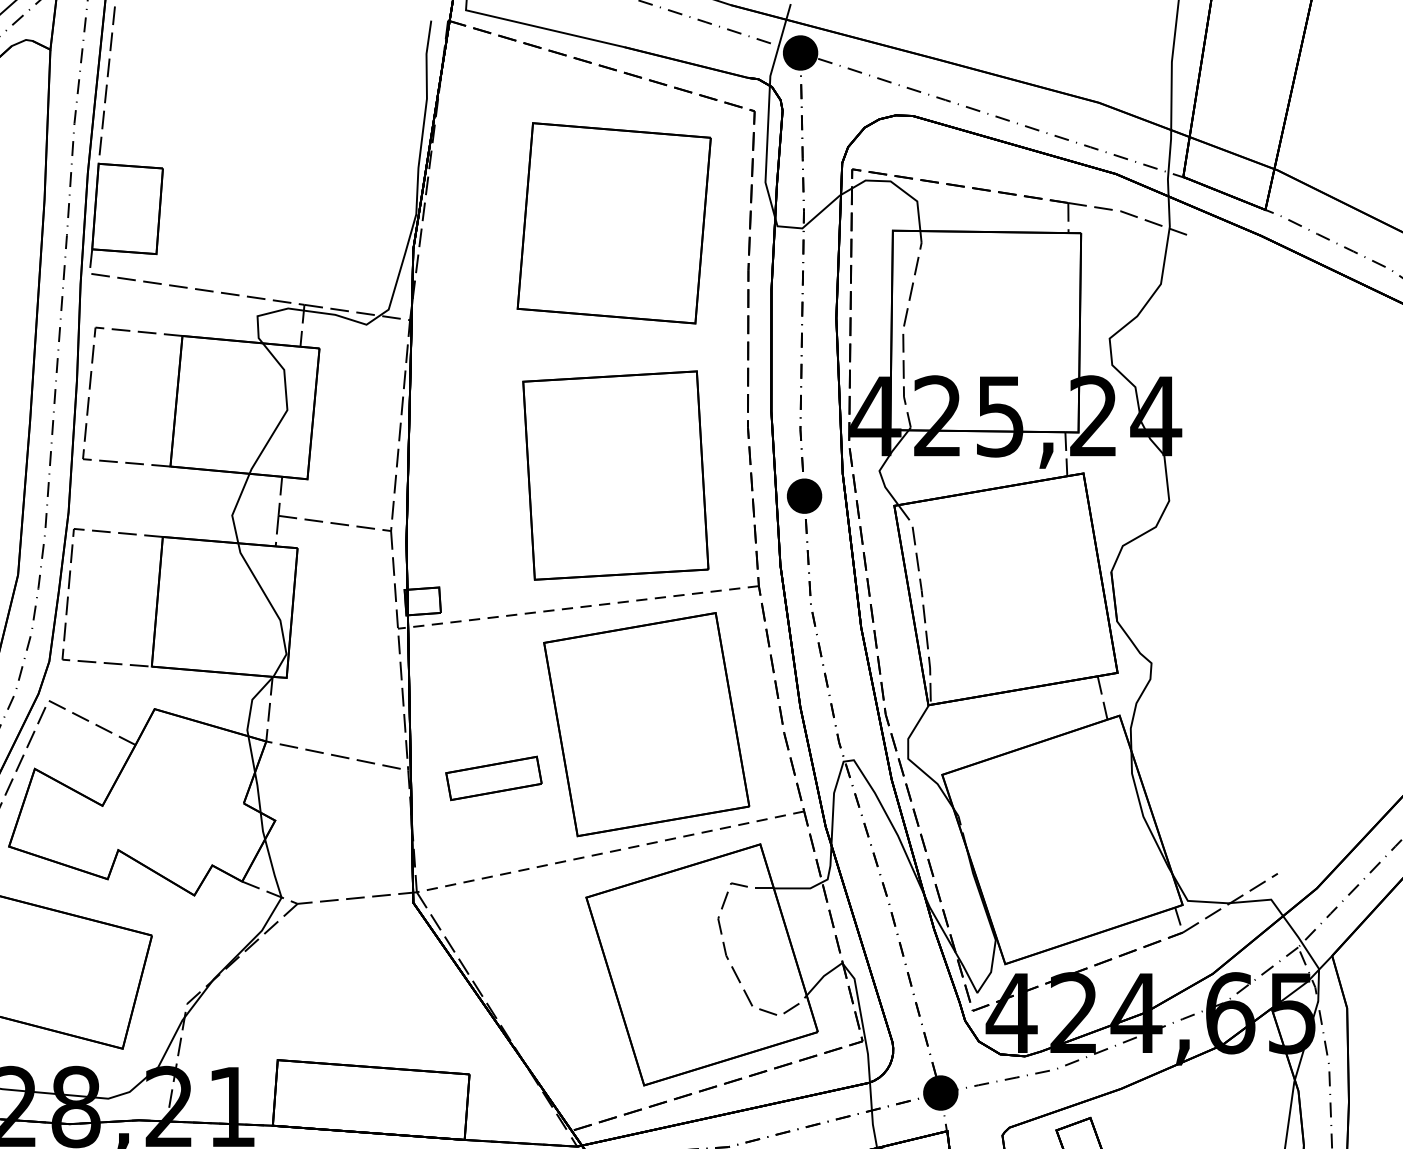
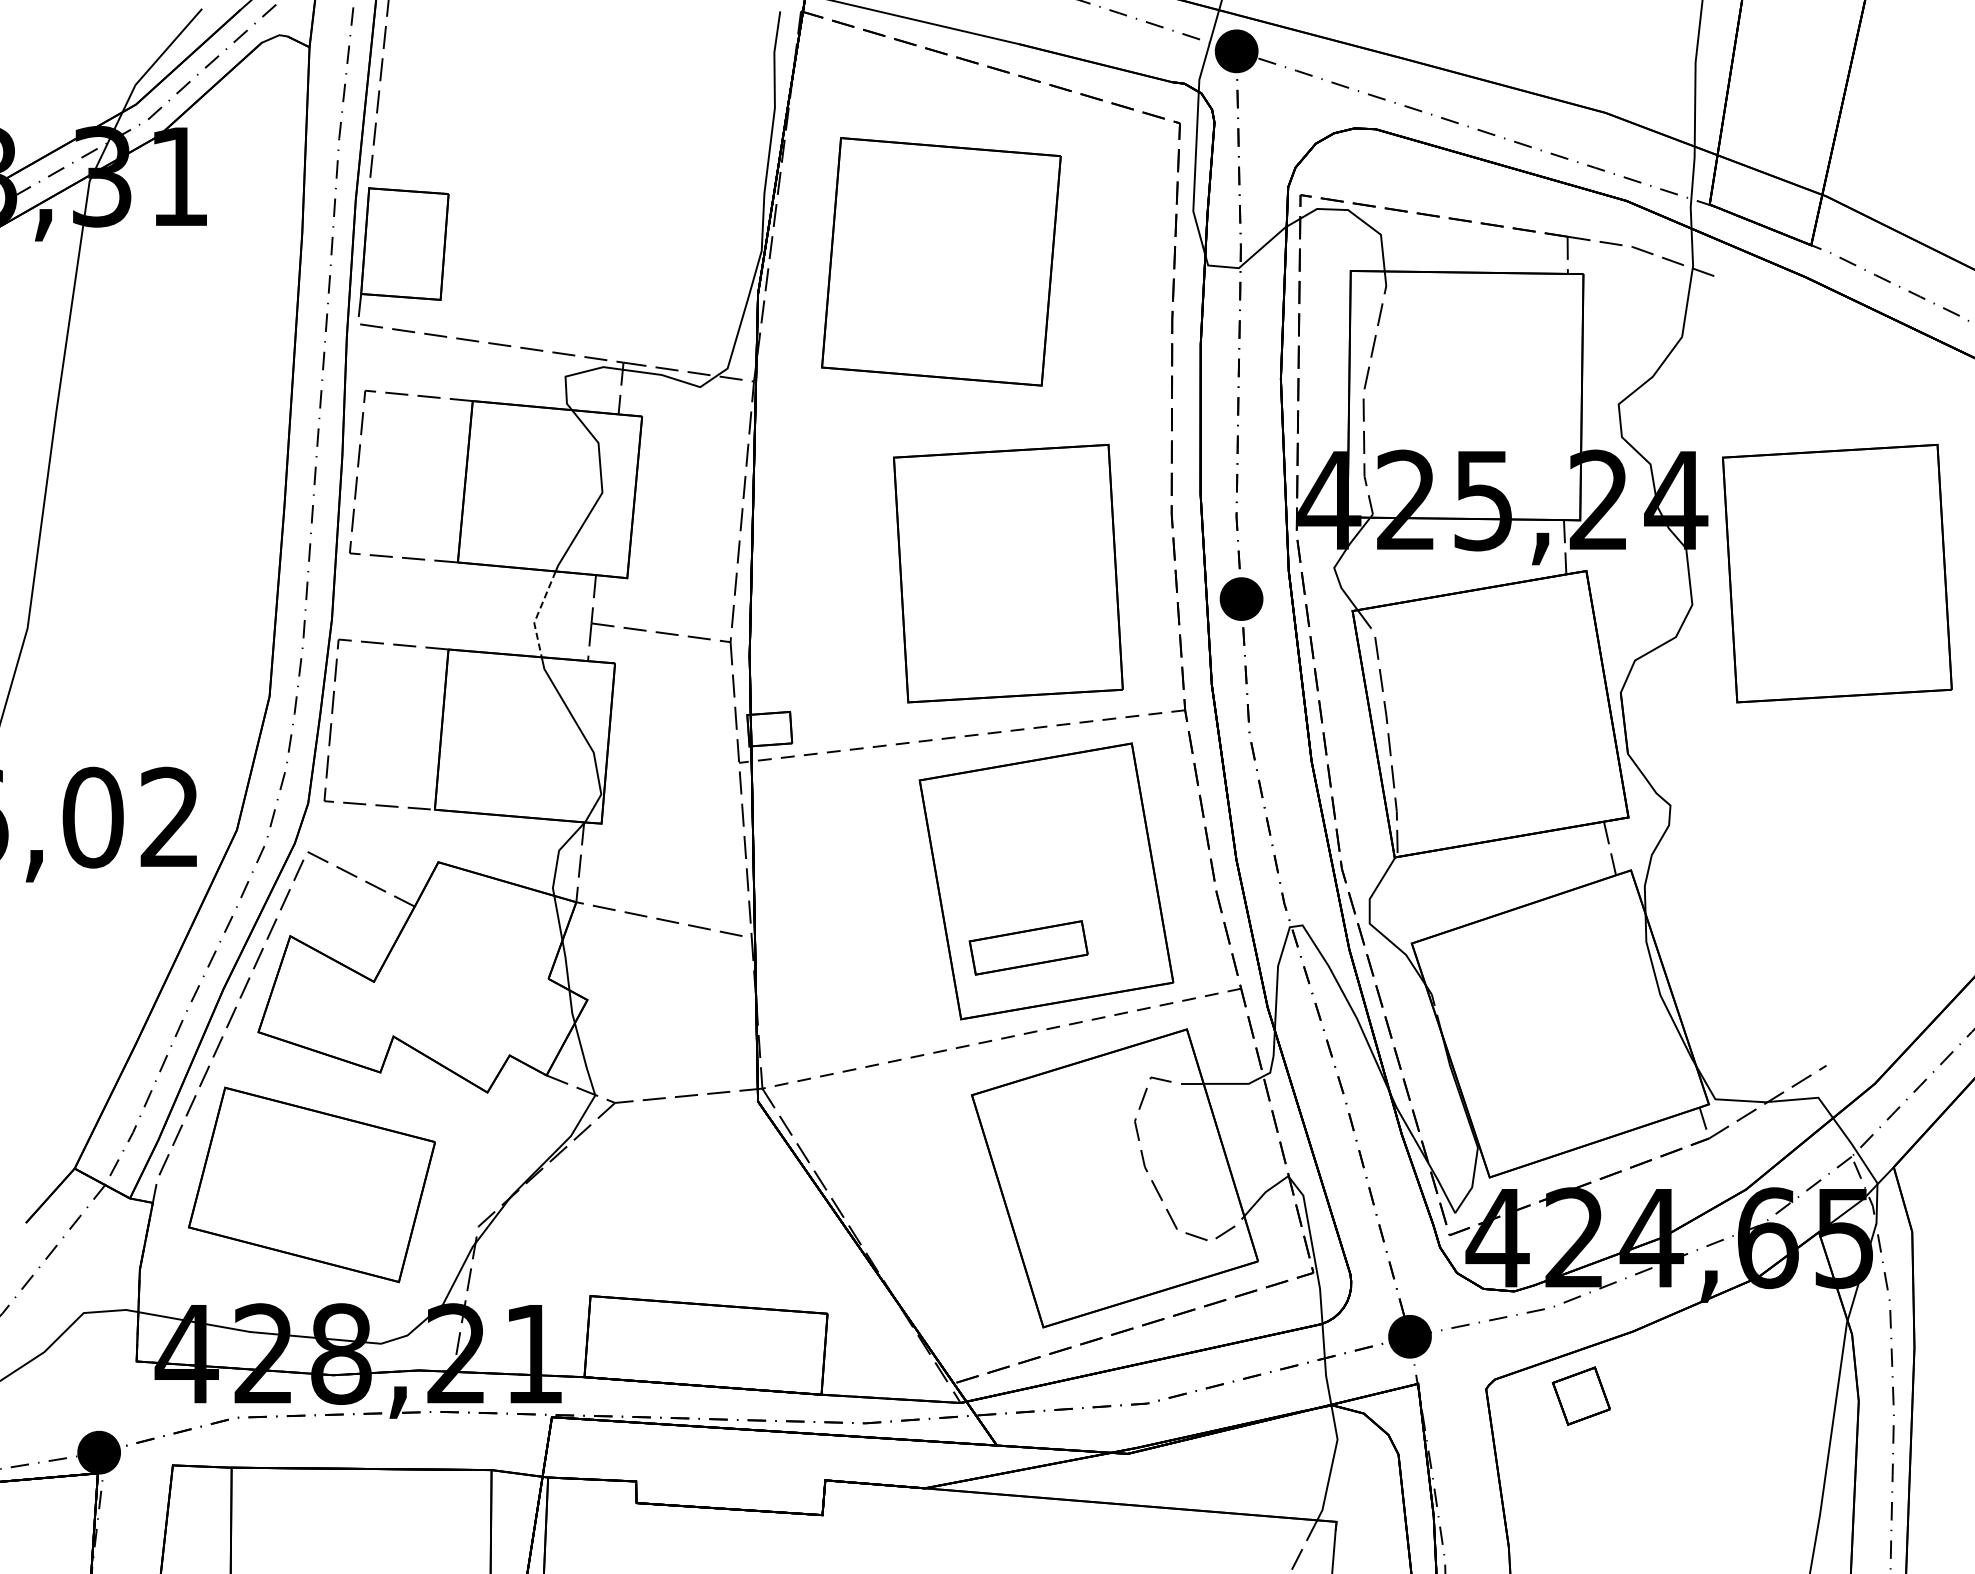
part: (614, 223) -> (941, 261), moved
part: (1286, 475) -> (1837, 573), added
line: (234, 508) -> (537, 614), solid -> dashed
part: (493, 778) -> (1028, 947), moved

